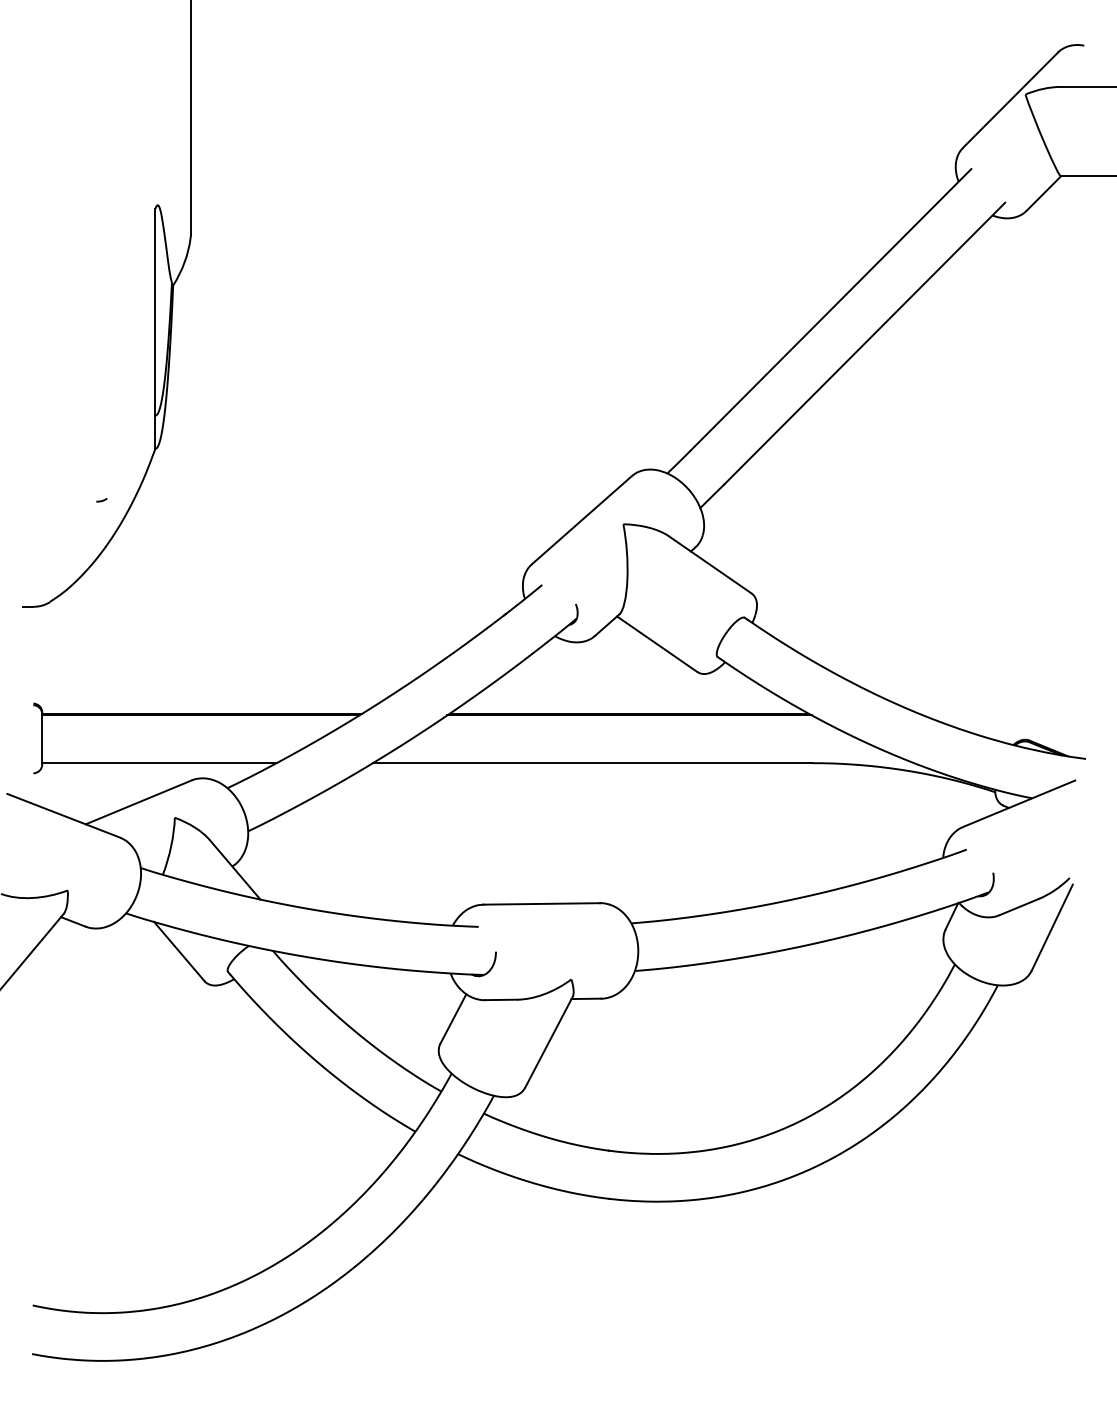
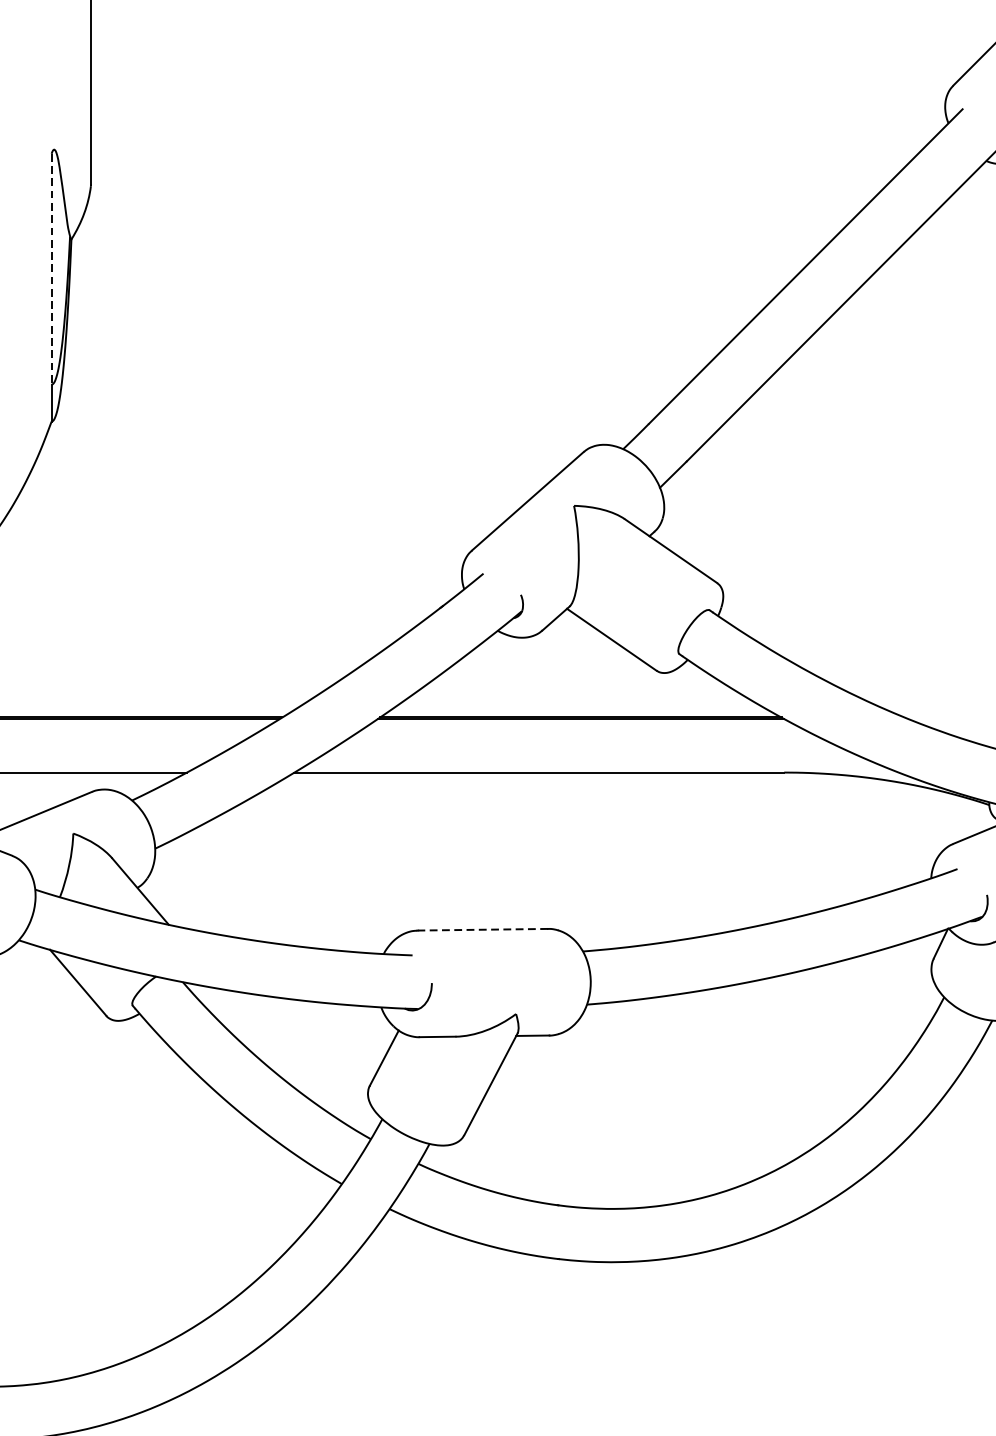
line: (155, 312) -> (51, 269), solid -> dashed
line: (541, 903) -> (482, 929), solid -> dashed

